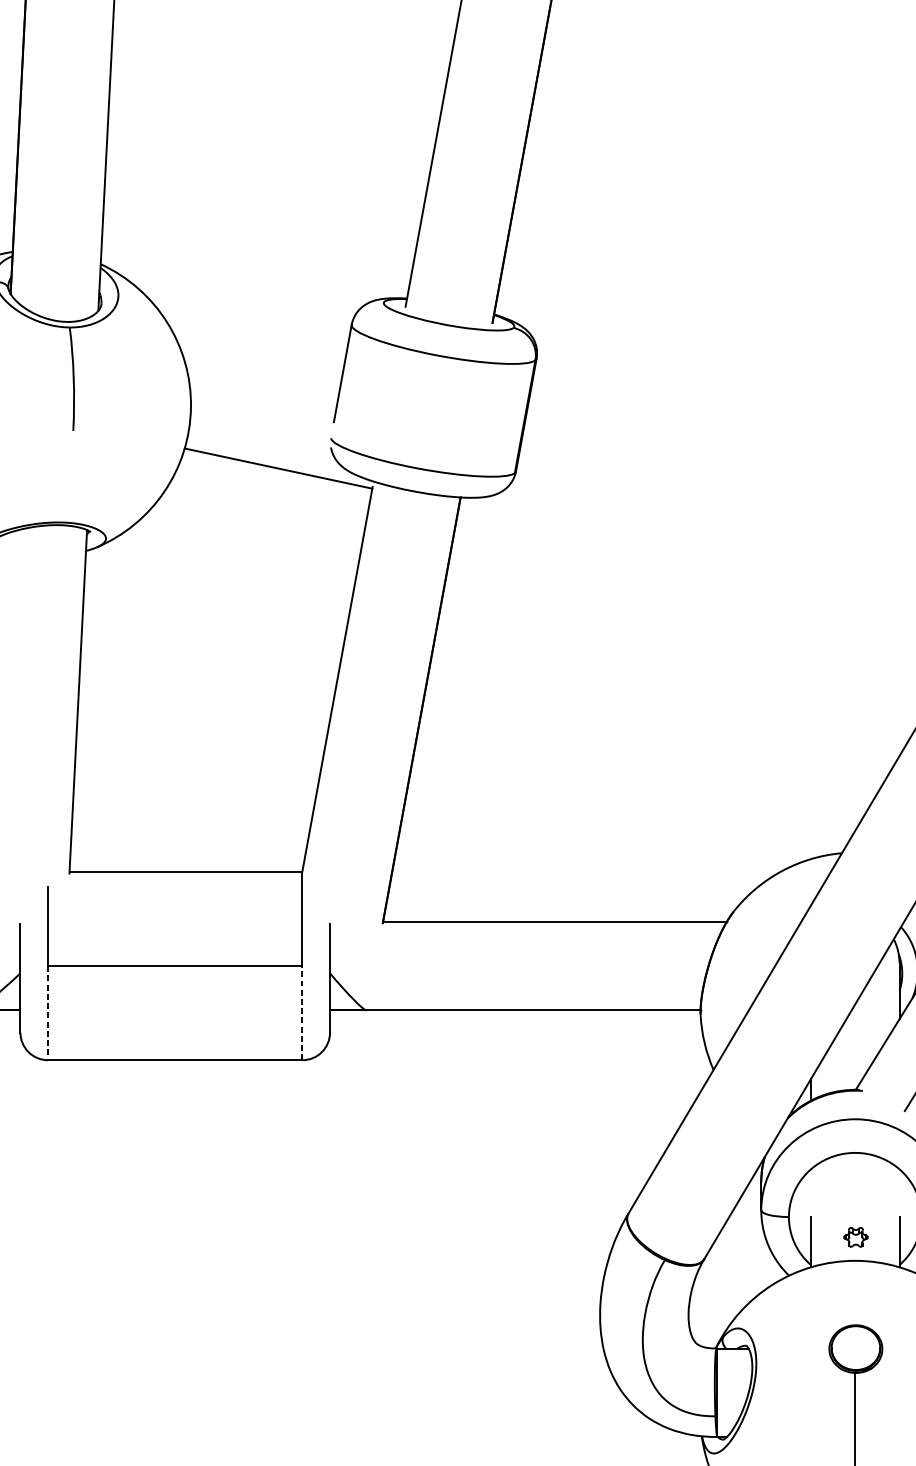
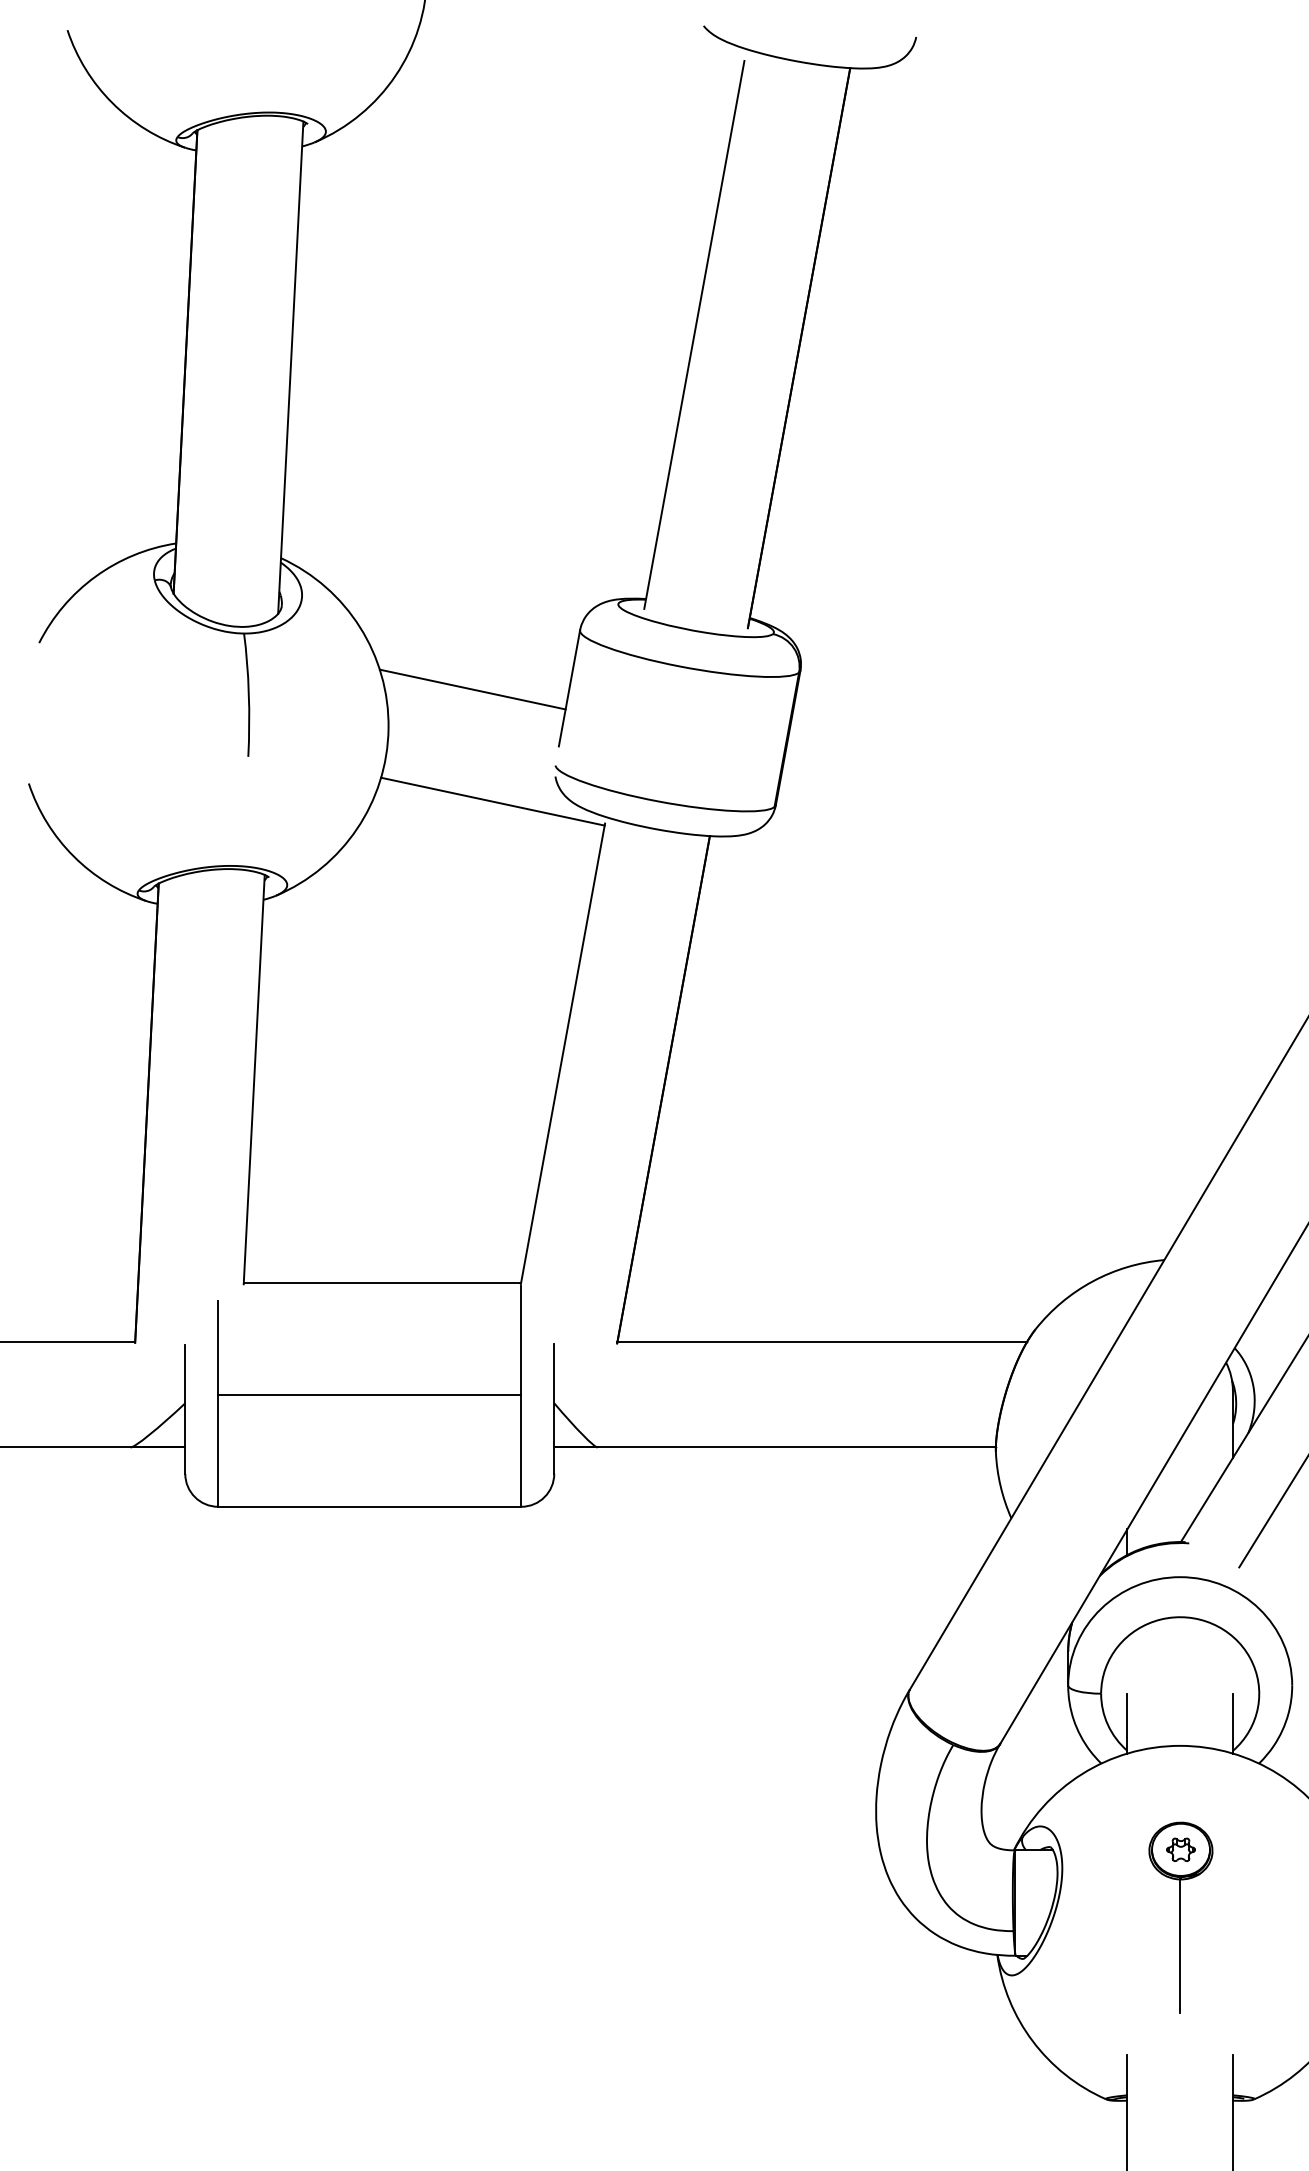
line: (261, 374) -> (472, 689), added
line: (48, 1013) -> (218, 1451), dashed -> solid
line: (302, 1013) -> (521, 1450), dashed -> solid
part: (855, 1237) -> (1180, 1849), moved

